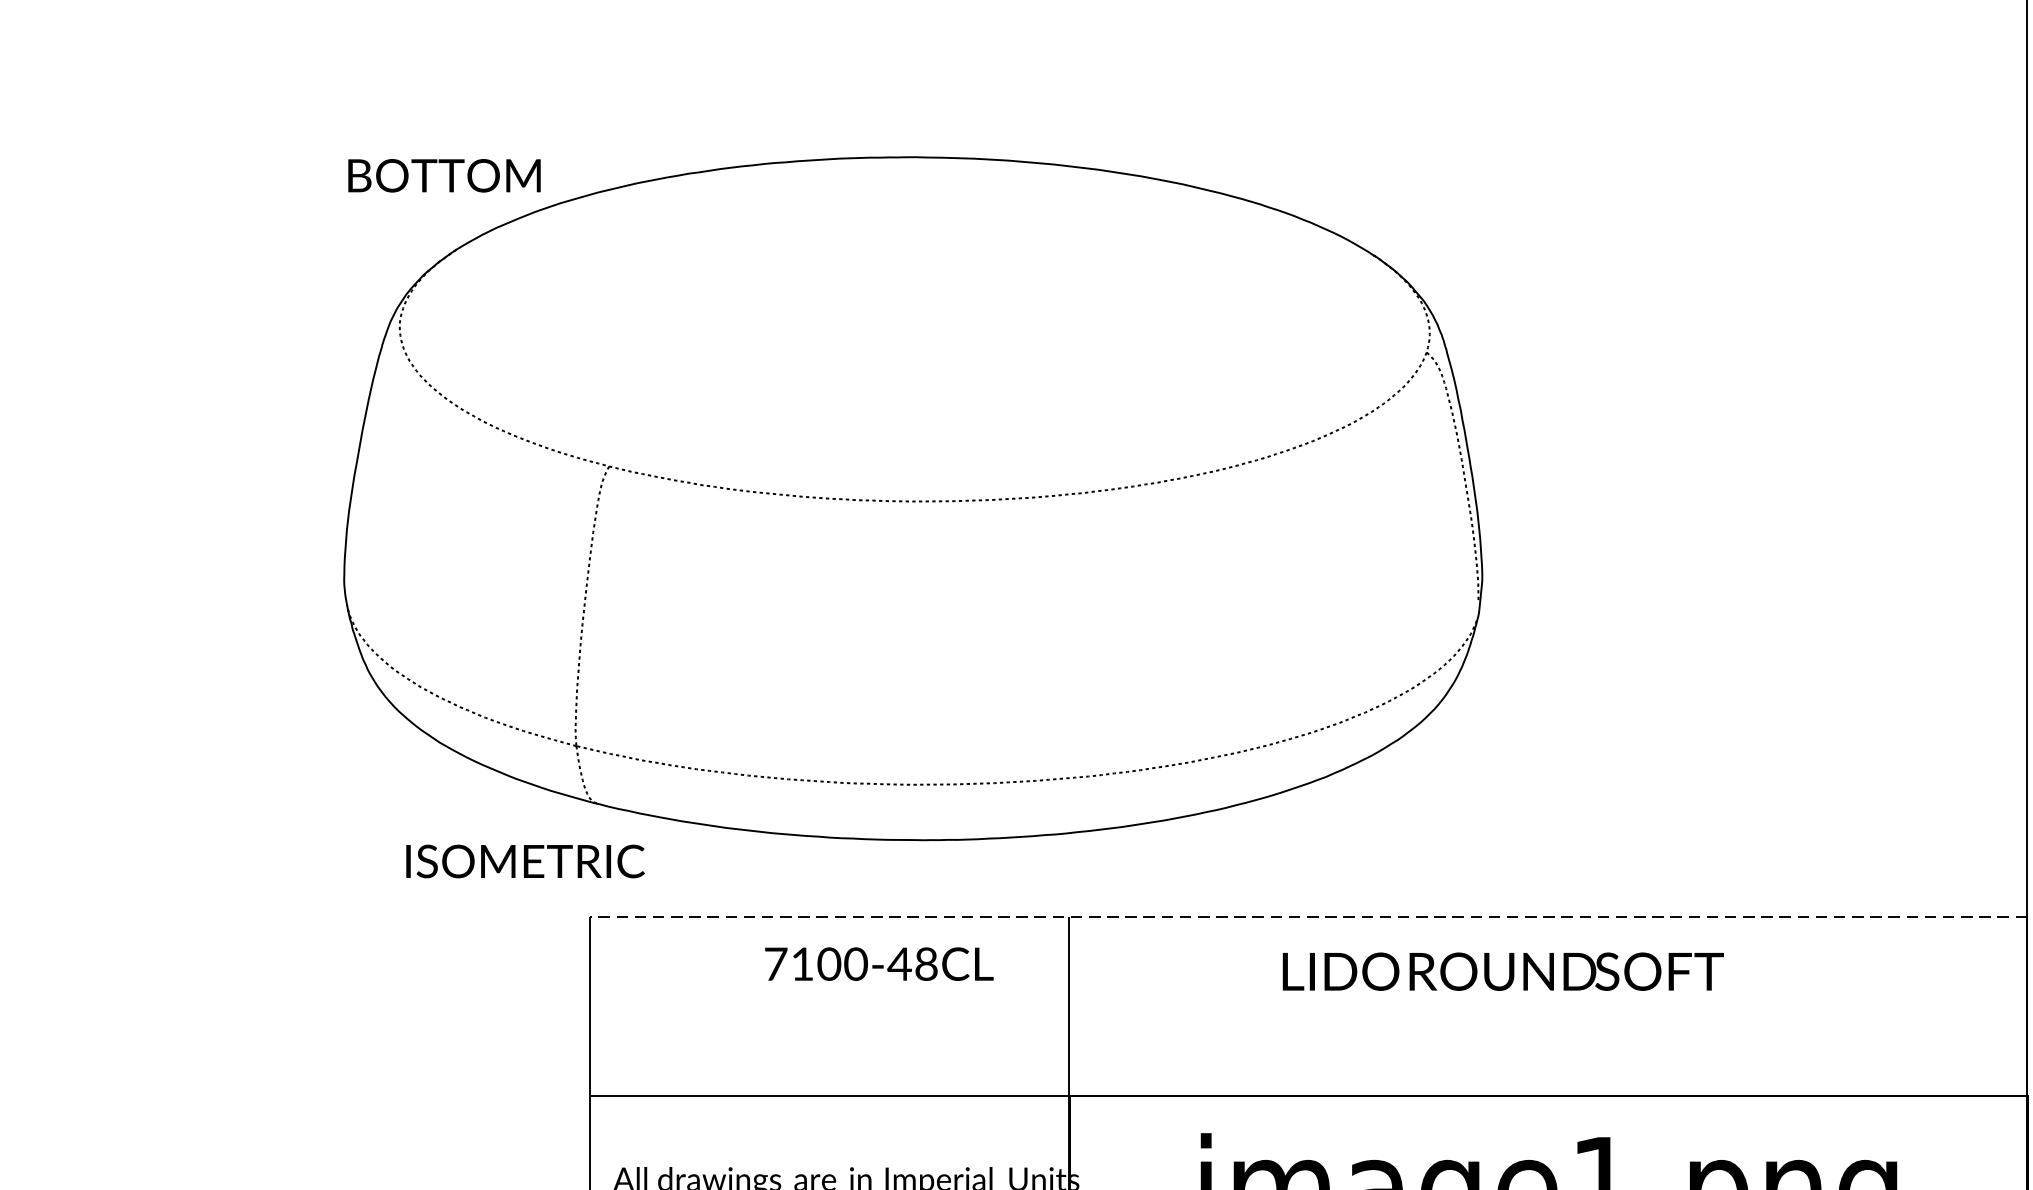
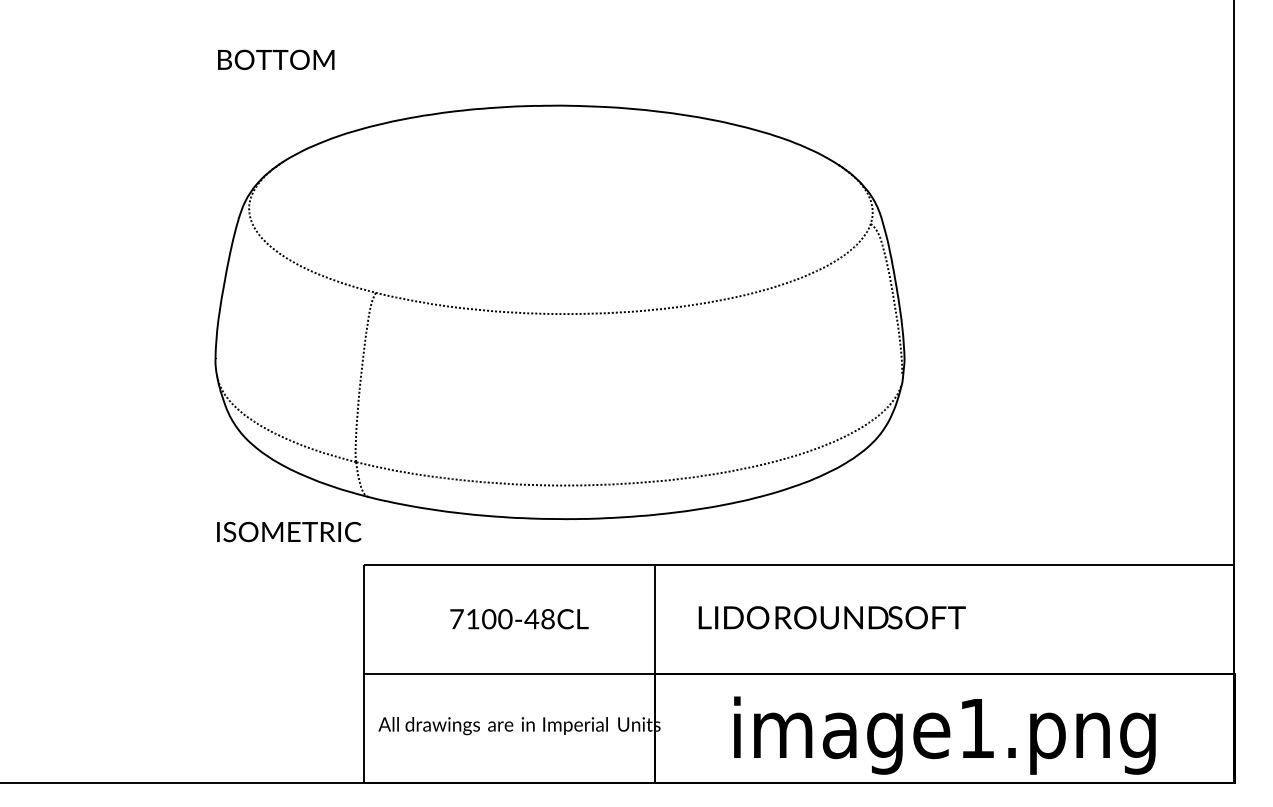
text: (444, 175) -> (276, 59), moved
text: (525, 860) -> (289, 531), moved
line: (1308, 916) -> (799, 565), dashed -> solid
text: (879, 964) -> (519, 619), moved
text: (1502, 971) -> (831, 617), moved

